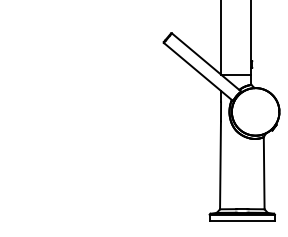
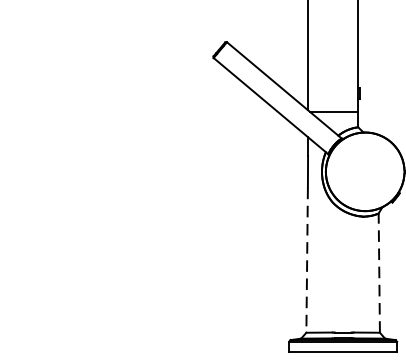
line: (220, 165) -> (307, 260), solid -> dashed
line: (264, 172) -> (379, 271), solid -> dashed

